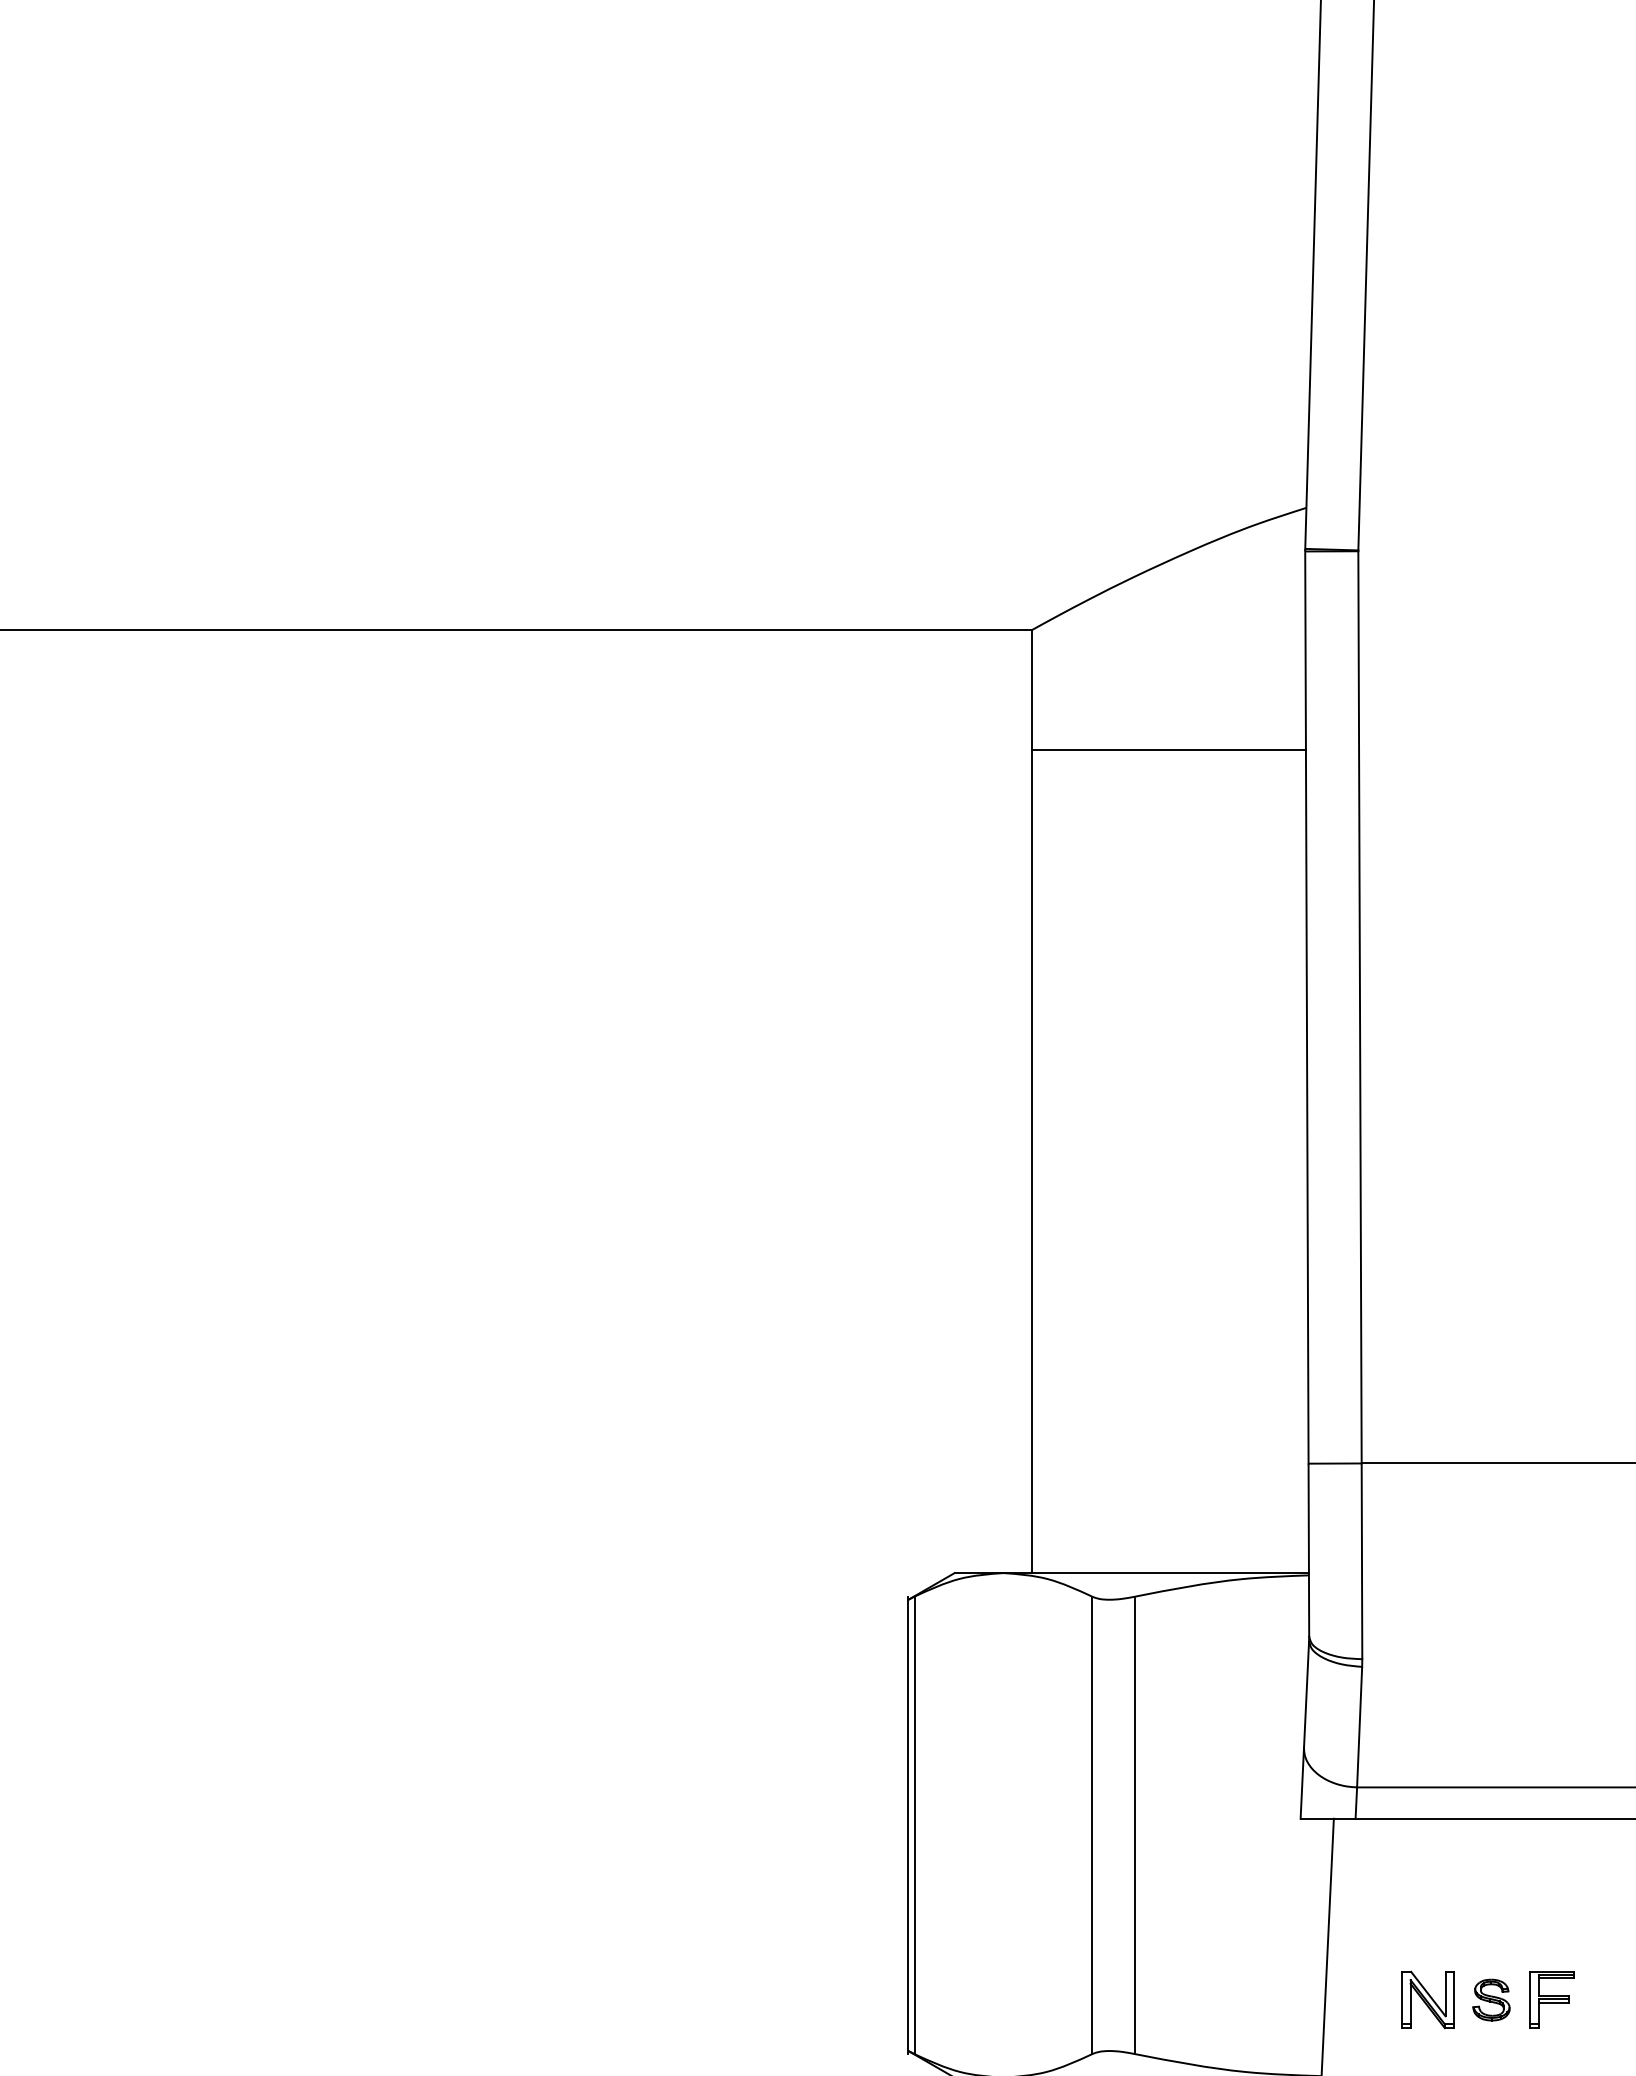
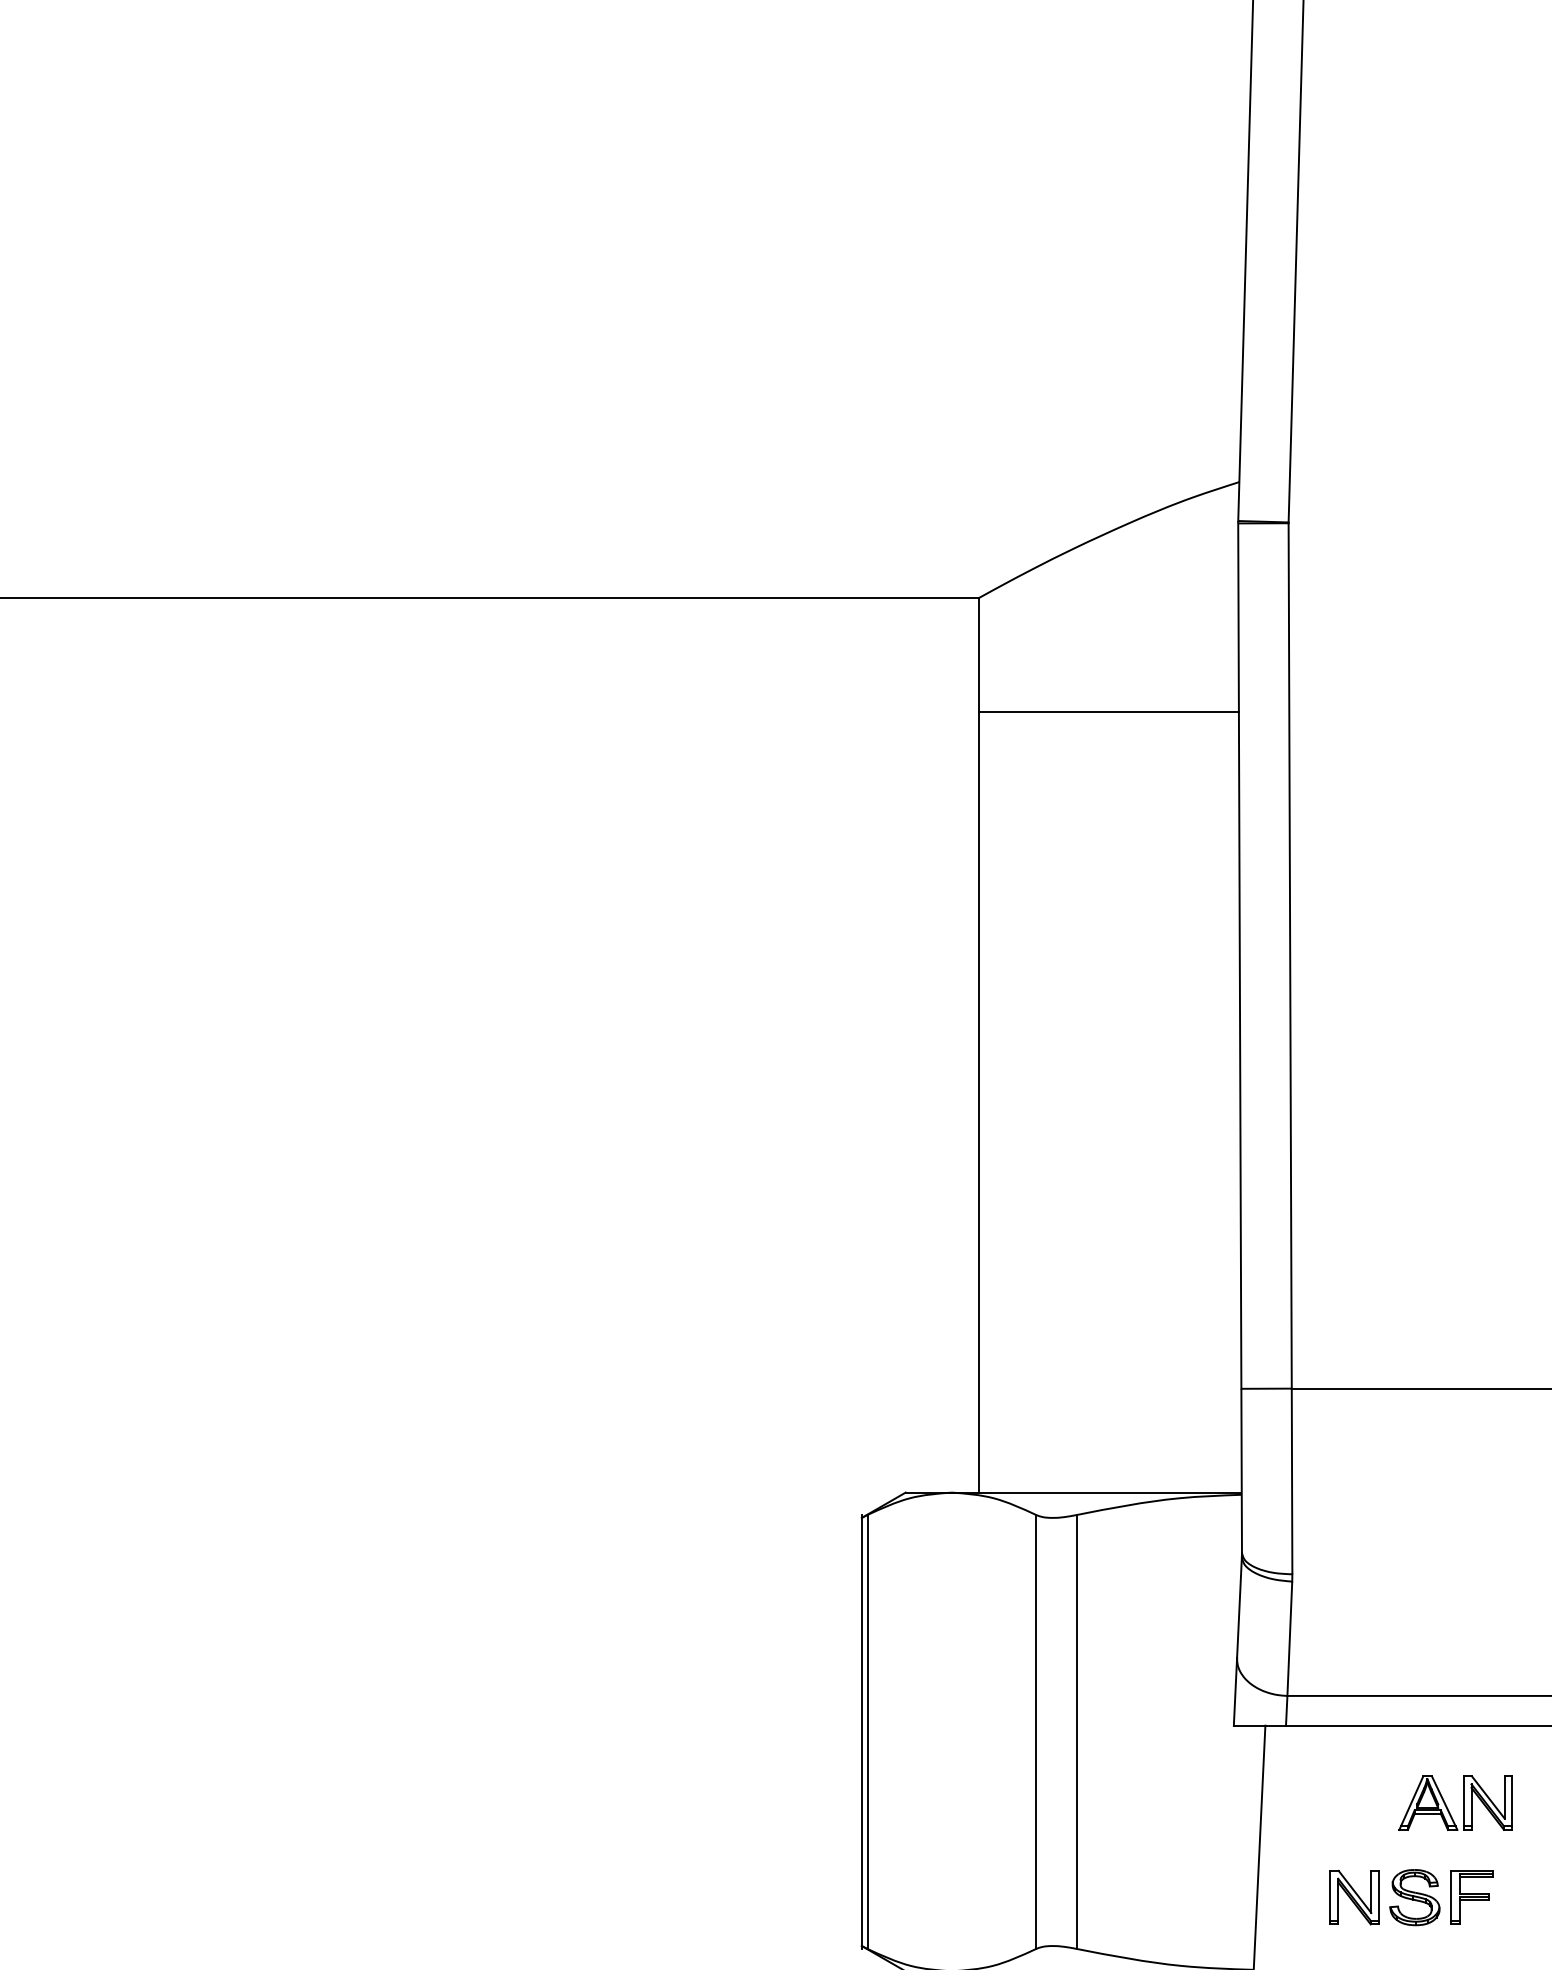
part: (1542, 1899) -> (1463, 1802), added
part: (1491, 1999) -> (1414, 1897), size x1.43

